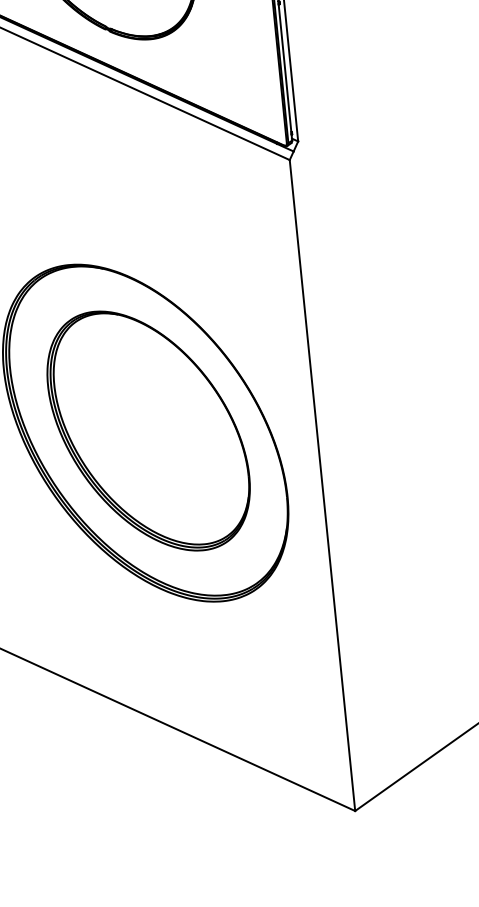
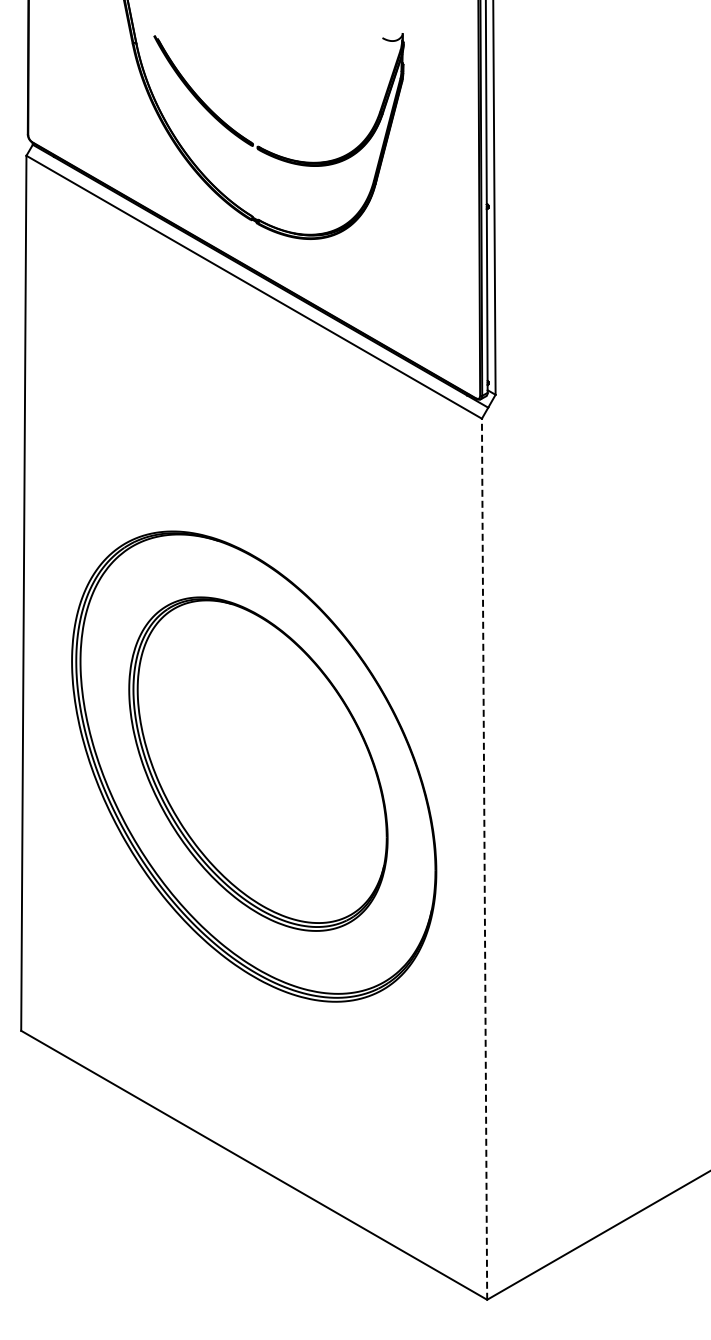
line: (322, 485) -> (484, 859), solid -> dashed

